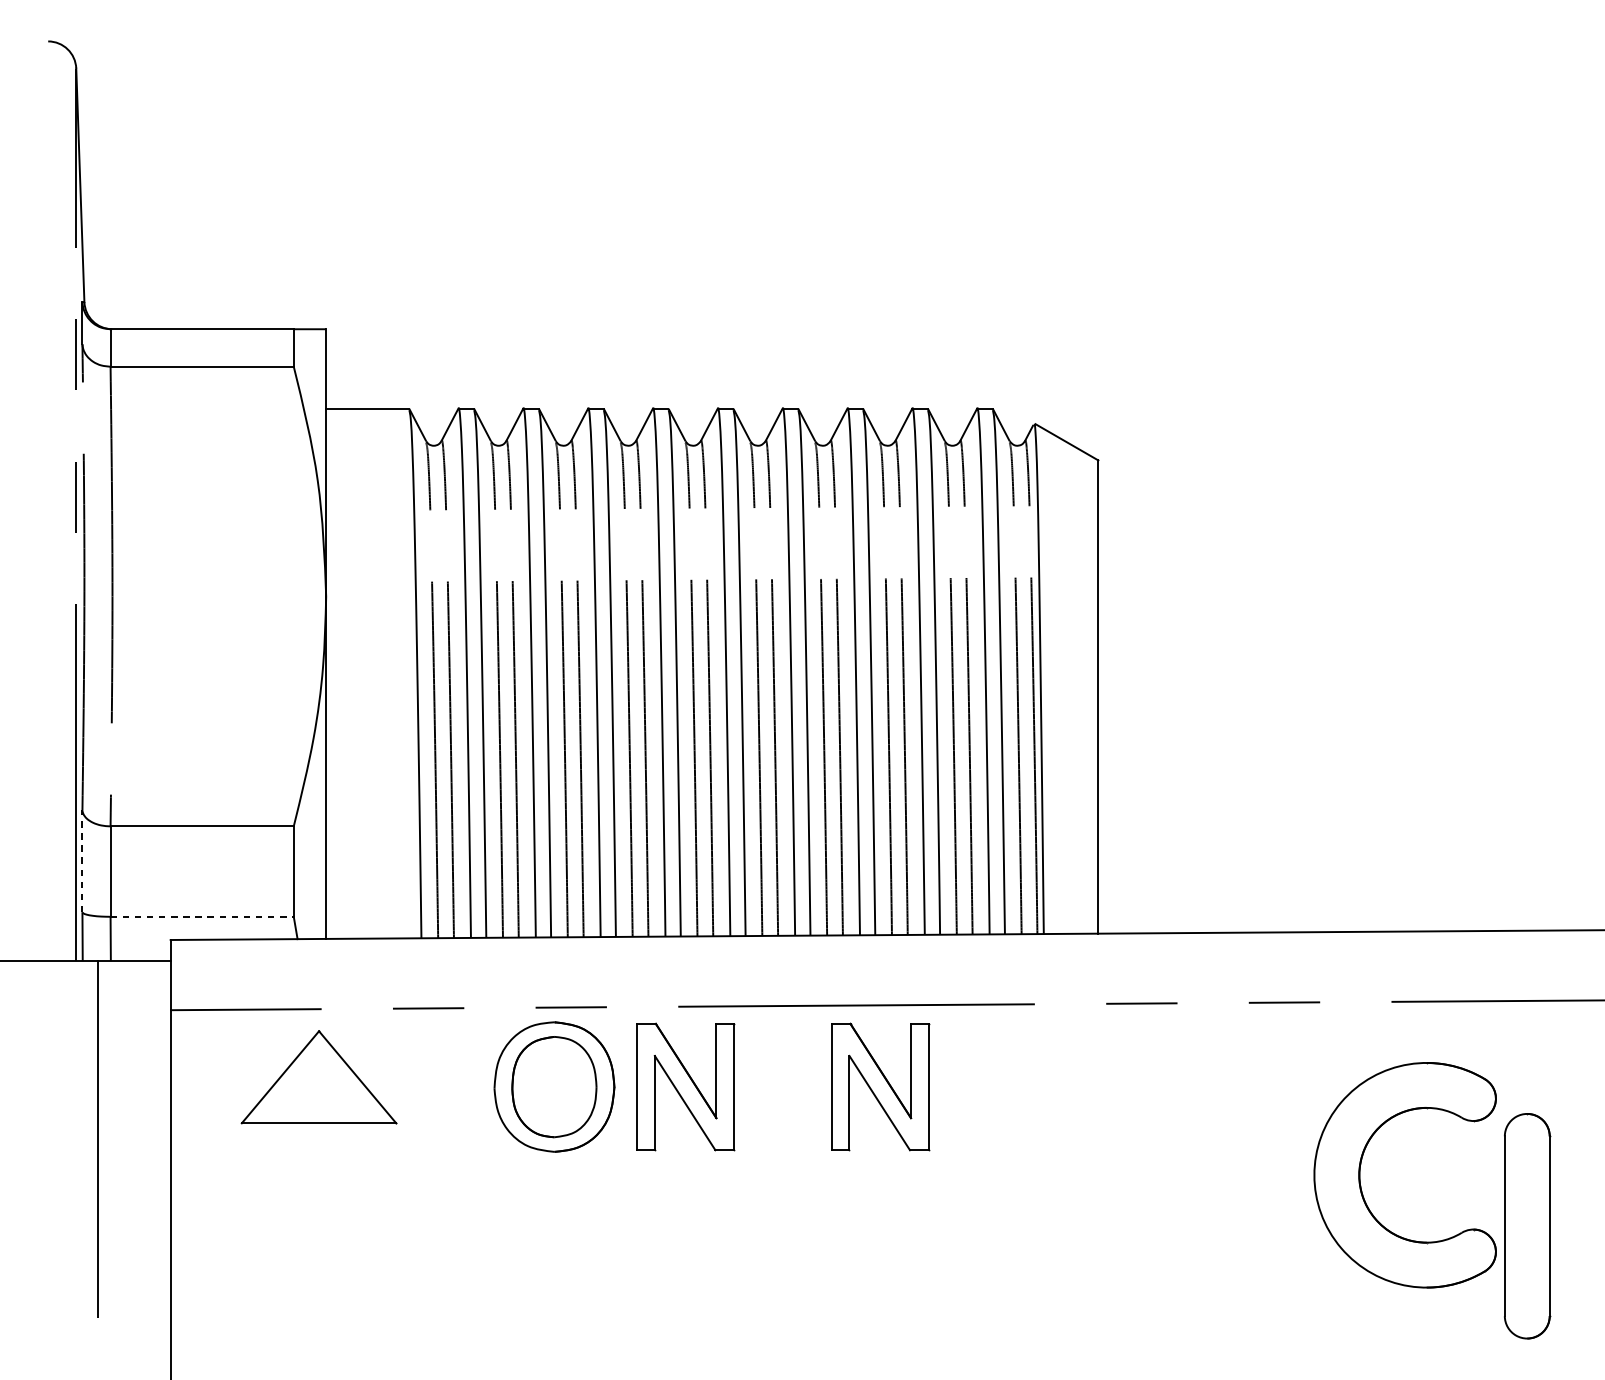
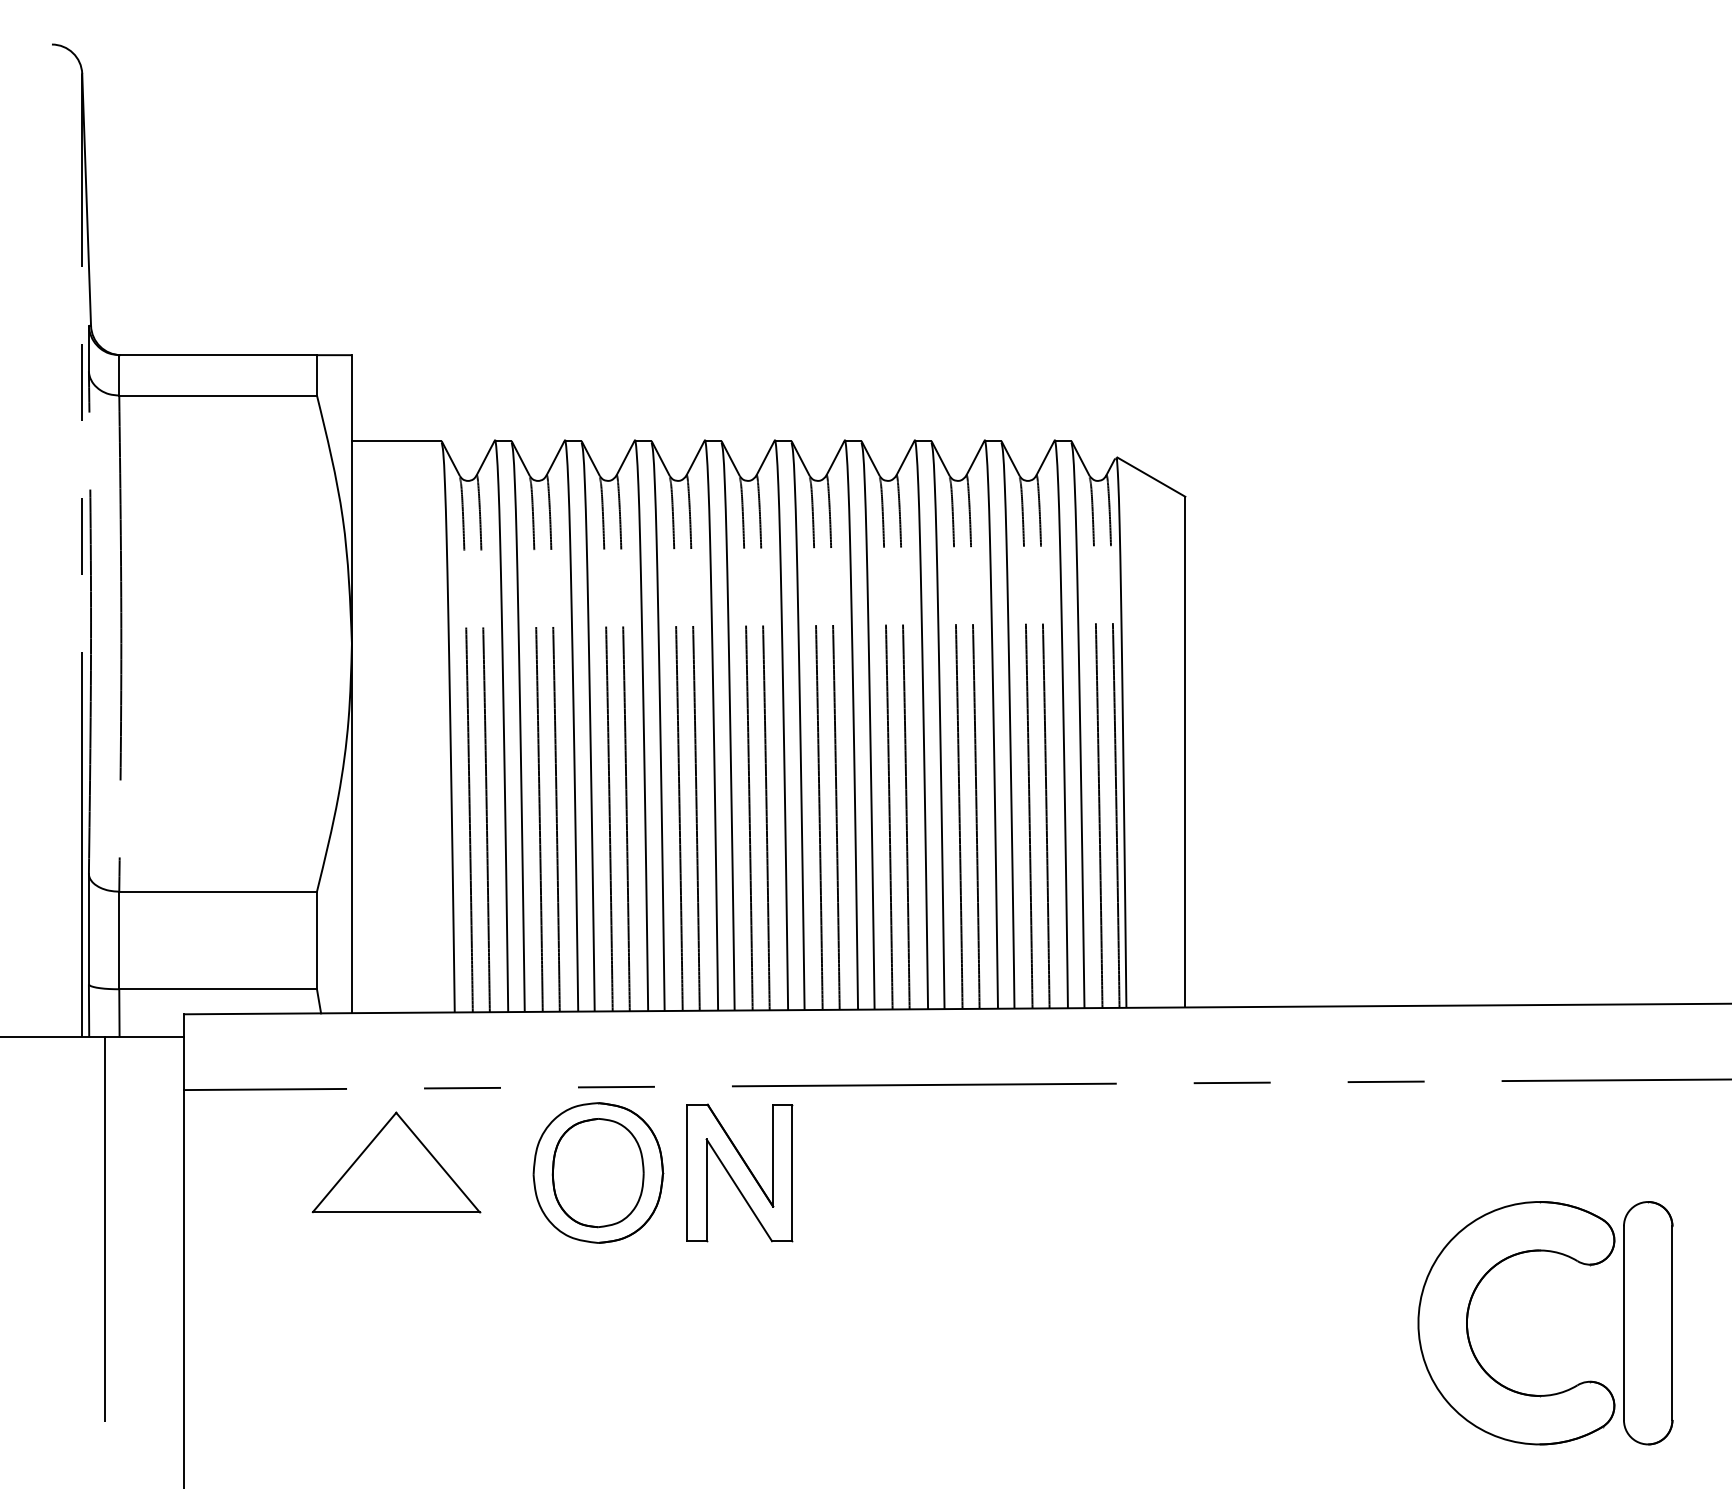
line: (82, 860) -> (88, 928), dashed -> solid
line: (202, 917) -> (218, 989), dashed -> solid
part: (319, 1077) -> (396, 1162), moved
part: (879, 1086) -> (949, 1172), removed
part: (1360, 1170) -> (1468, 1318), moved

